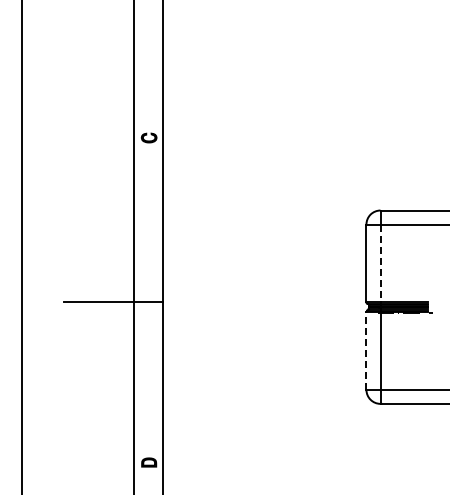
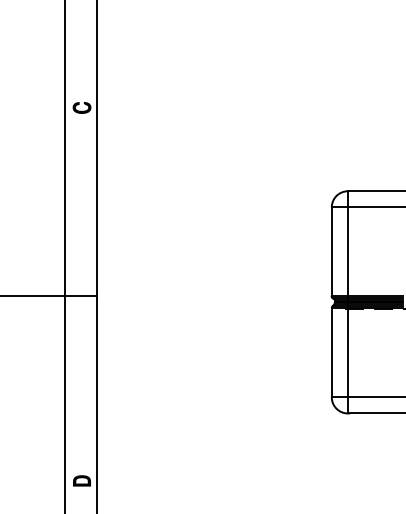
line: (380, 263) -> (347, 252), dashed -> solid
line: (366, 351) -> (331, 353), dashed -> solid

